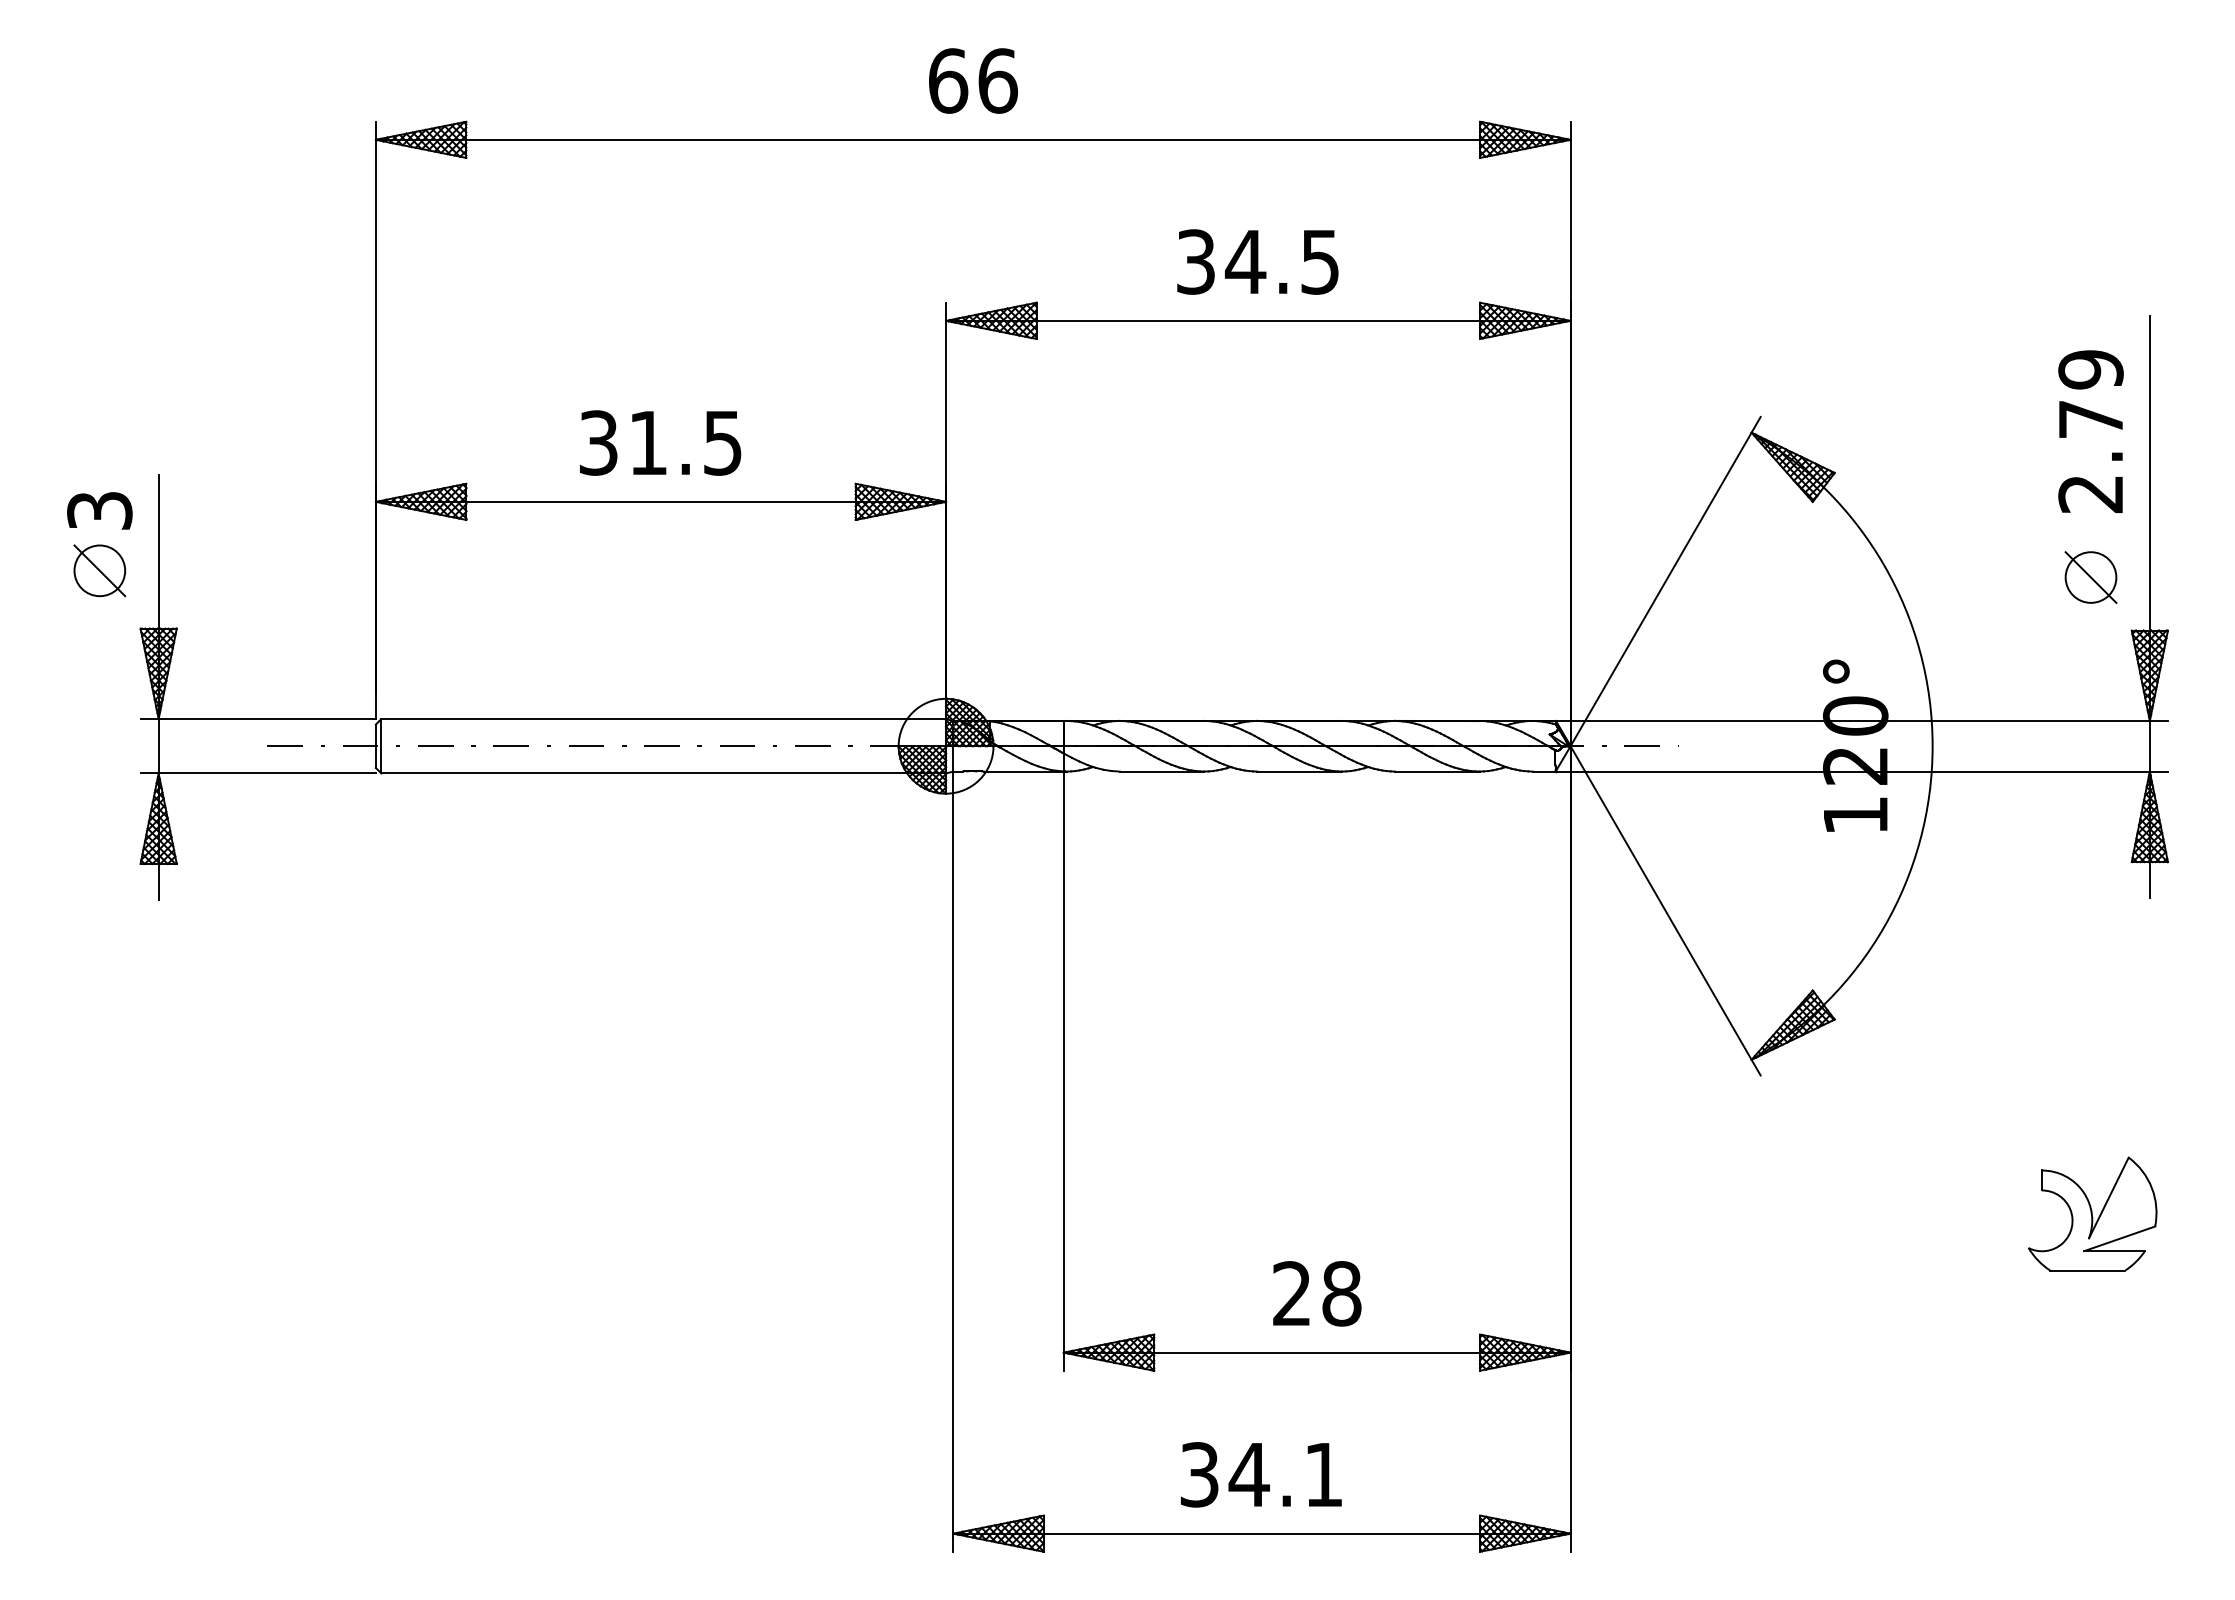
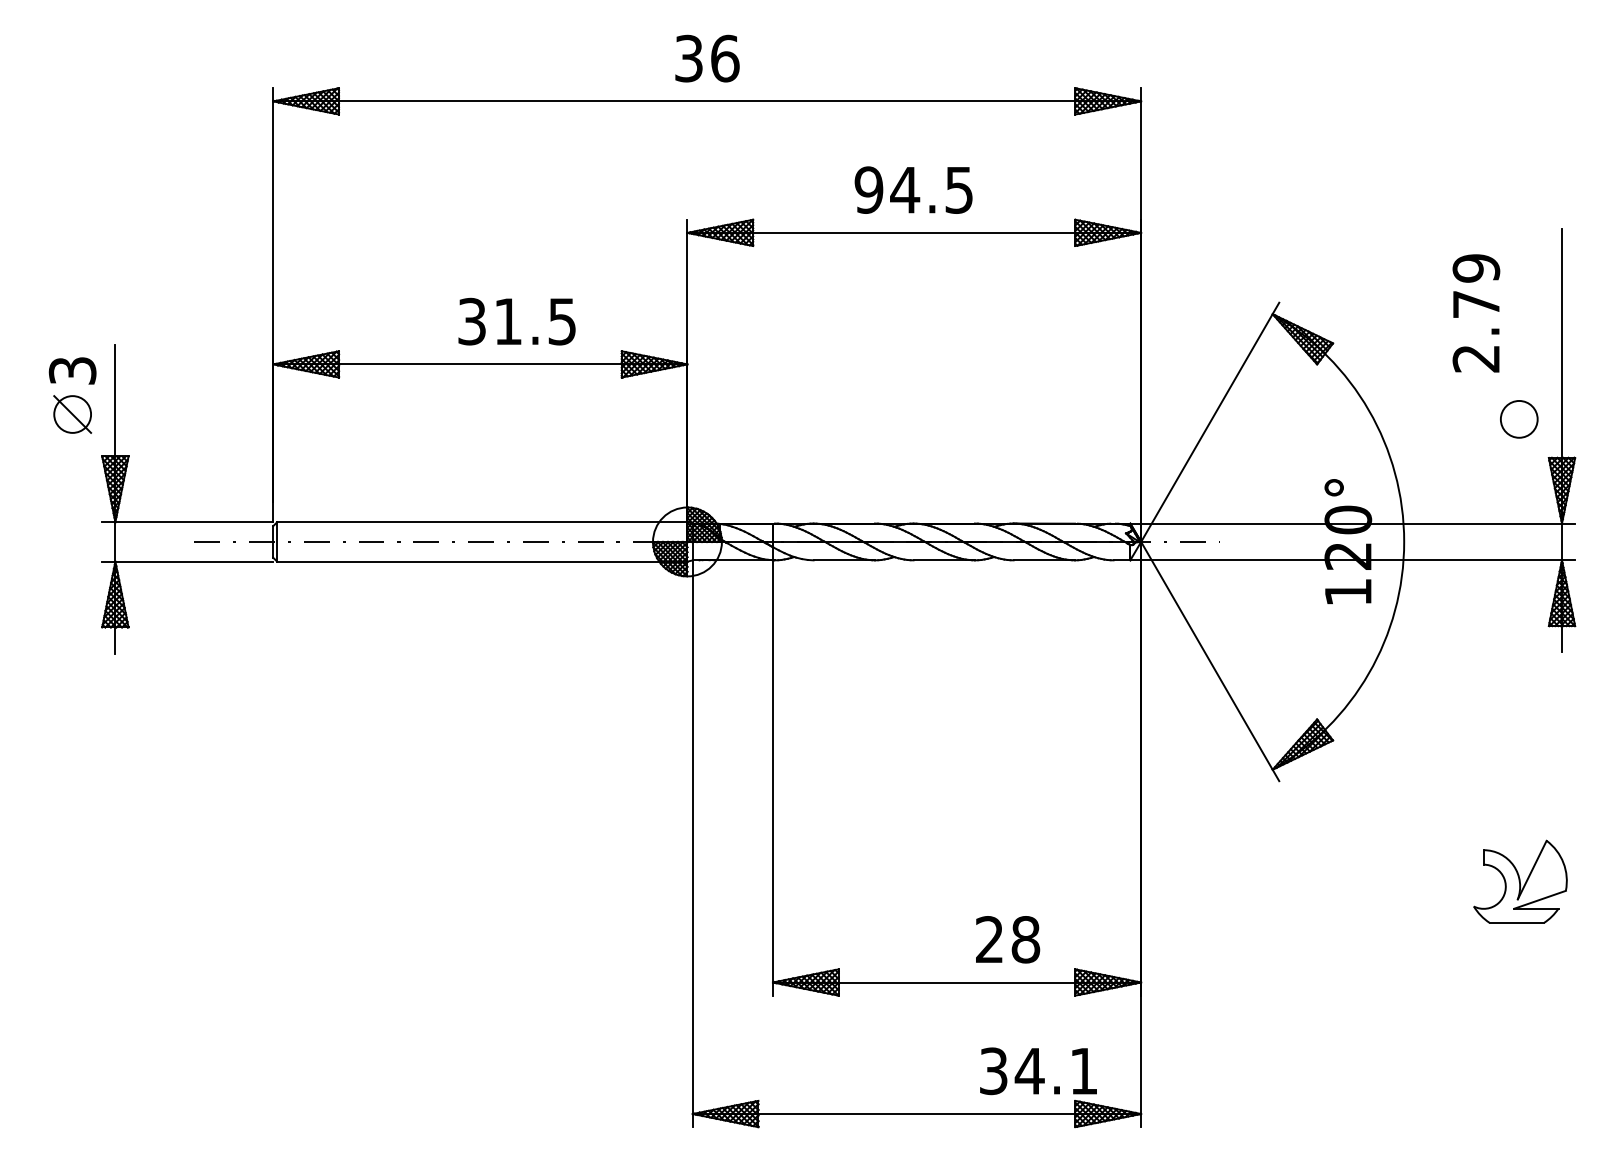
text: (948, 80) -> (689, 58), 66 -> 36
text: (1195, 261) -> (868, 189), 34.5 -> 94.5
text: (2090, 431) -> (1476, 313), moved
text: (660, 442) -> (517, 321), moved
line: (2090, 577) -> (1518, 419), removed
text: (1317, 1293) -> (1008, 939), moved
text: (1261, 1474) -> (1038, 1071), moved

